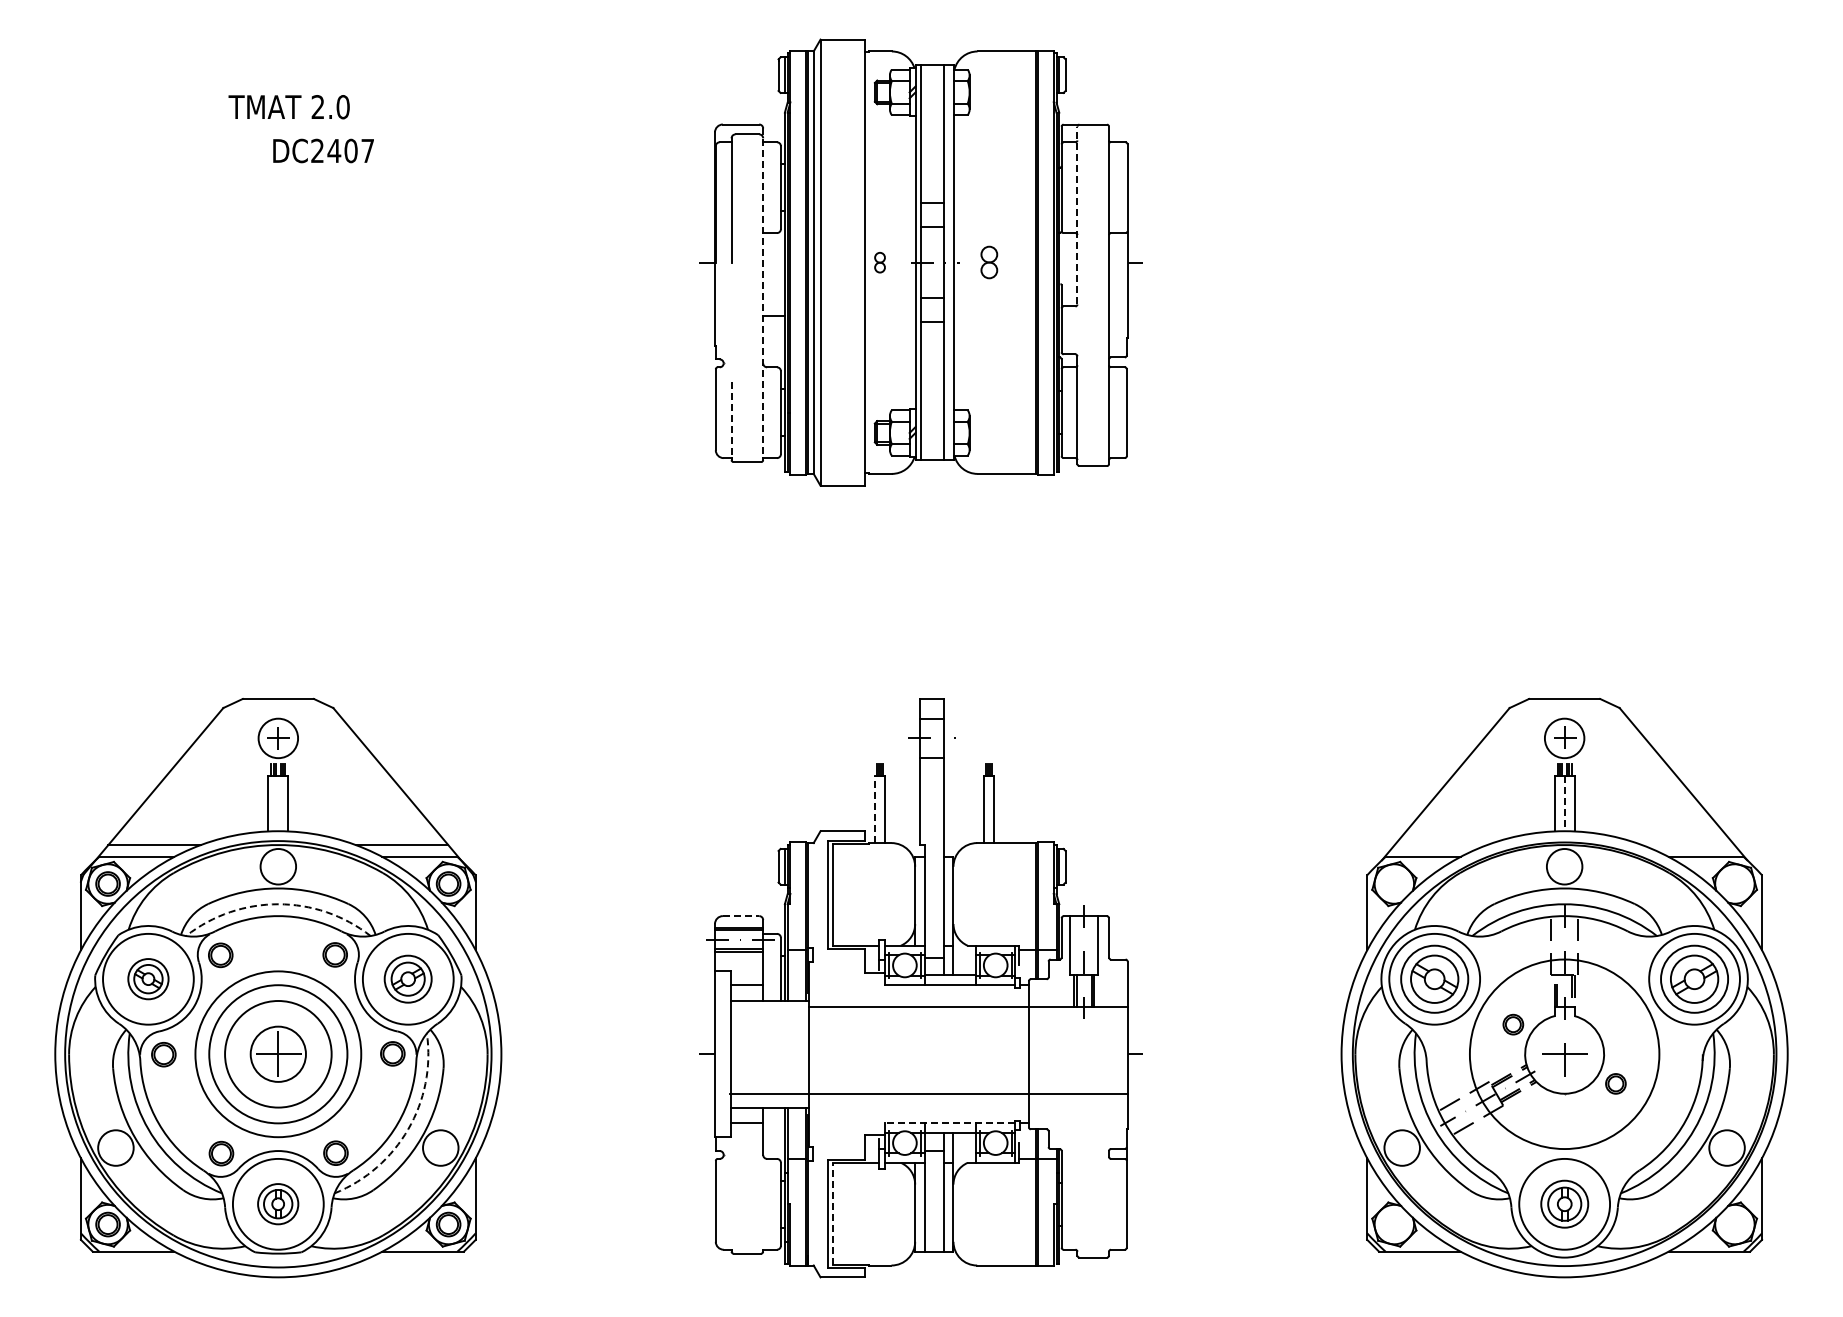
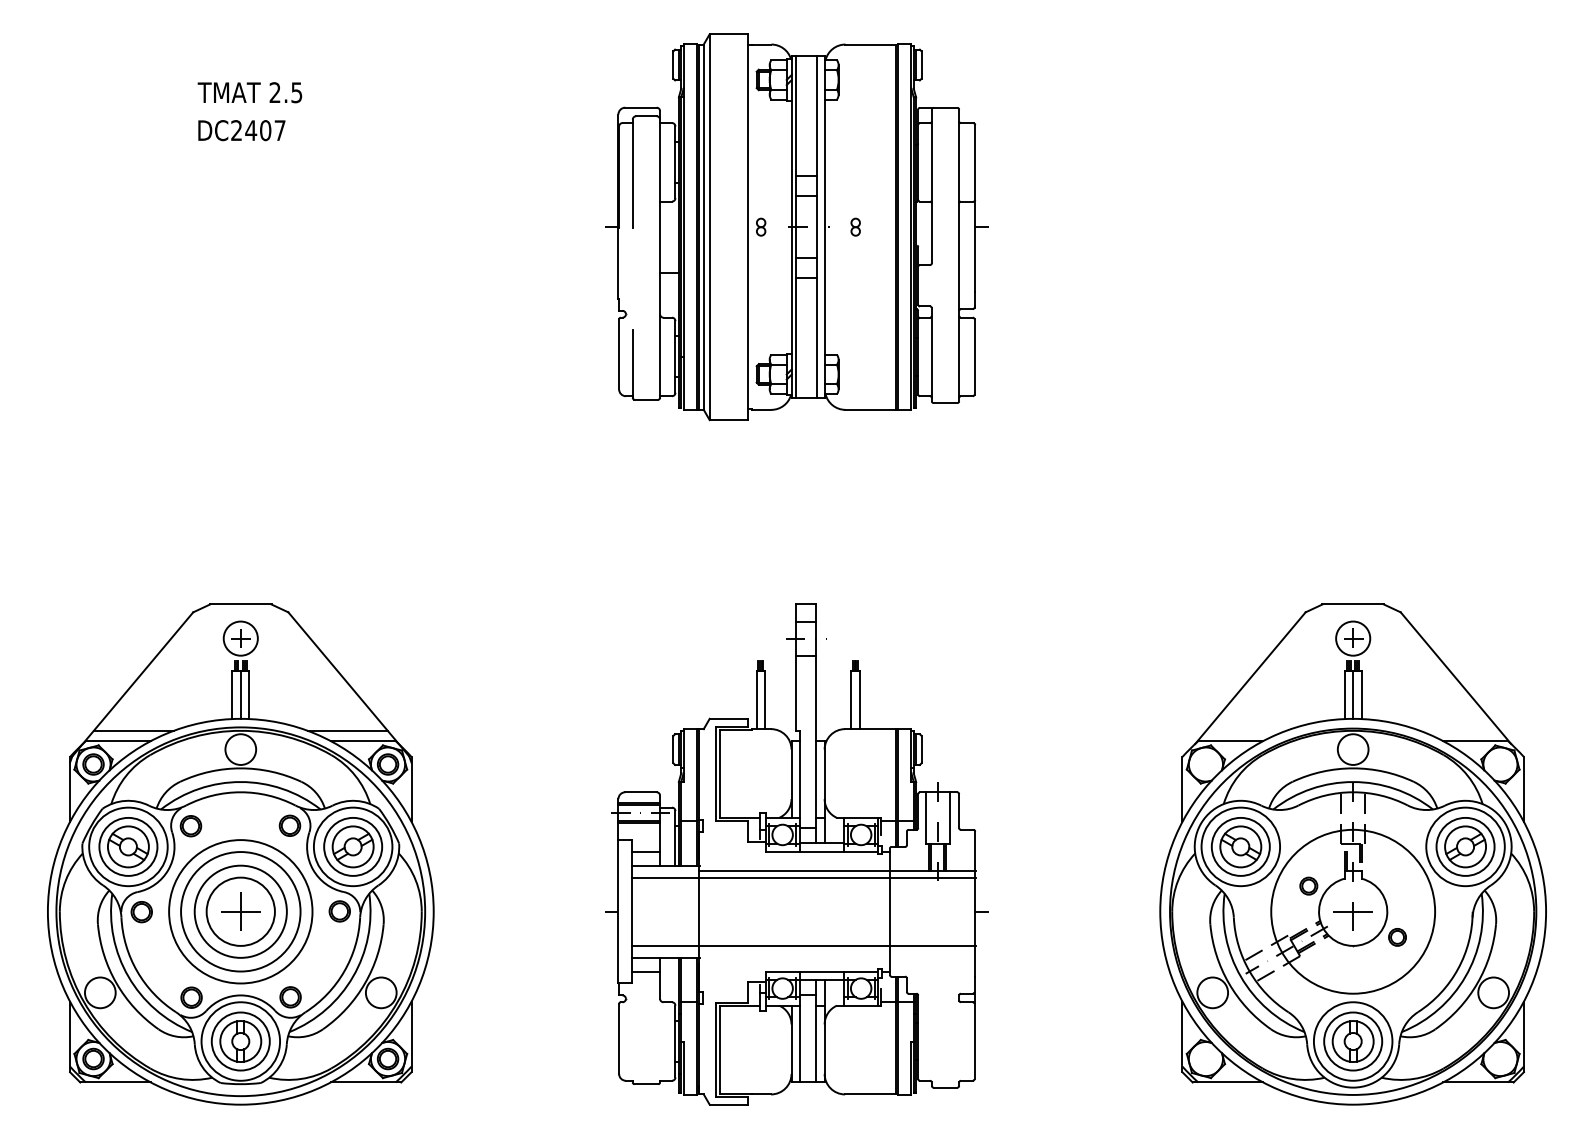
text: (342, 107) -> (296, 92), 2.0 -> 2.5
text: (323, 150) -> (241, 130), moved
line: (1077, 215) -> (931, 186), dashed -> solid
part: (989, 262) -> (855, 227), size x0.62
line: (763, 293) -> (660, 253), dashed -> solid
line: (731, 421) -> (632, 364), dashed -> solid
line: (278, 803) -> (240, 694), added
line: (1564, 803) -> (1353, 694), dashed -> solid
line: (874, 809) -> (756, 700), dashed -> solid
arc: (278, 904) -> (240, 782), dashed -> solid
line: (741, 916) -> (641, 792), dashed -> solid
part: (148, 978) -> (128, 846), size x1.67
part: (407, 978) -> (352, 846), size x1.43
line: (929, 1014) -> (803, 877), added
circle: (277, 1053) -> (240, 911), size x1.43
line: (949, 1123) -> (821, 971), dashed -> solid
arc: (408, 1129) -> (353, 976), dashed -> solid
part: (277, 1203) -> (240, 1040), size x1.67
part: (1564, 1203) -> (1353, 1040), size x1.43
line: (832, 1213) -> (720, 1049), dashed -> solid

